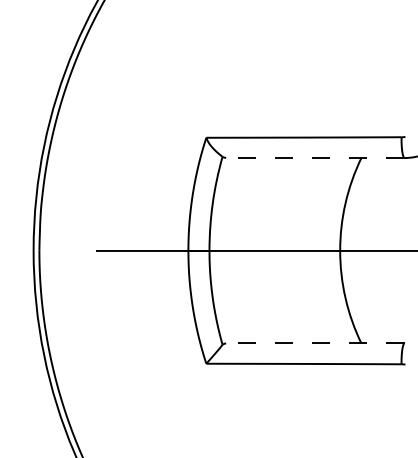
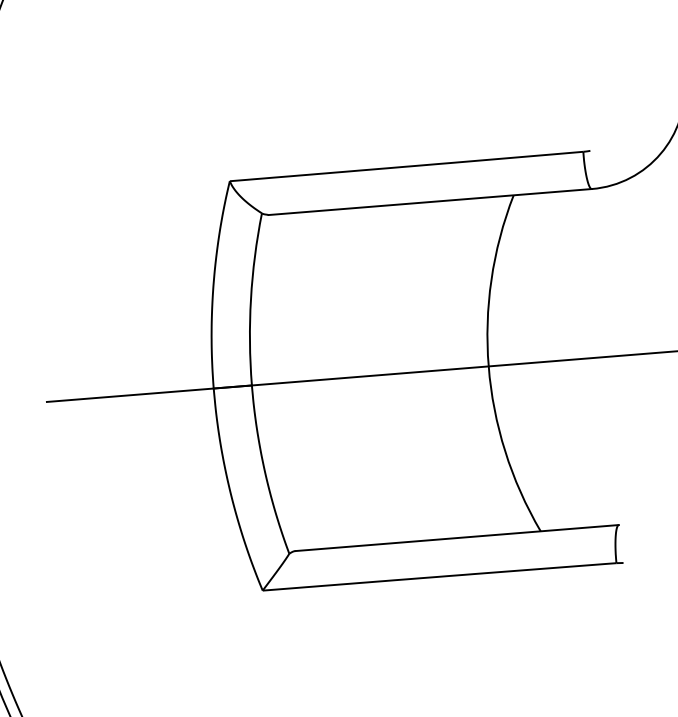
line: (314, 158) -> (428, 203), dashed -> solid
line: (314, 343) -> (455, 538), dashed -> solid

